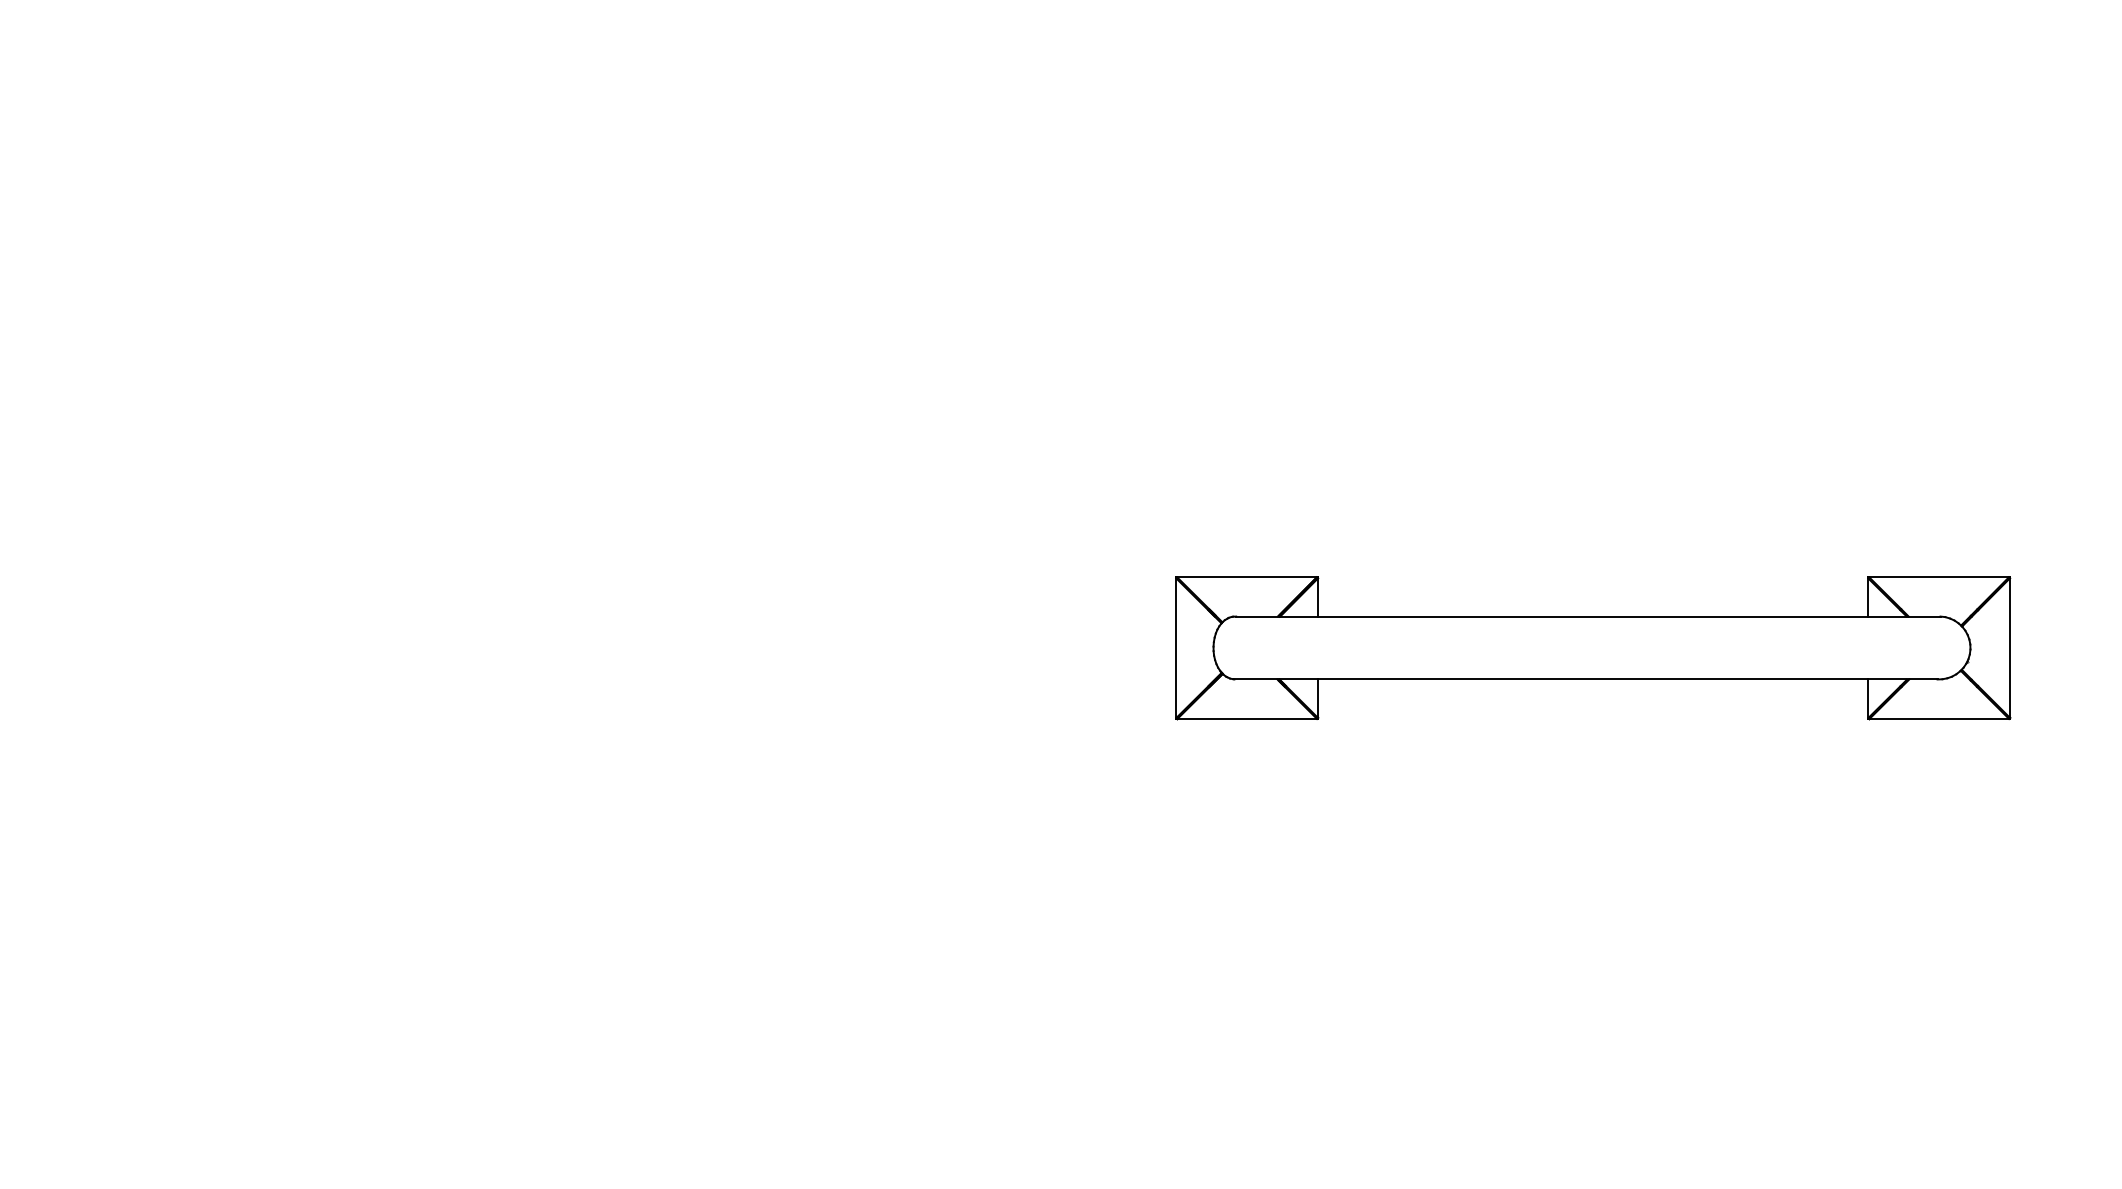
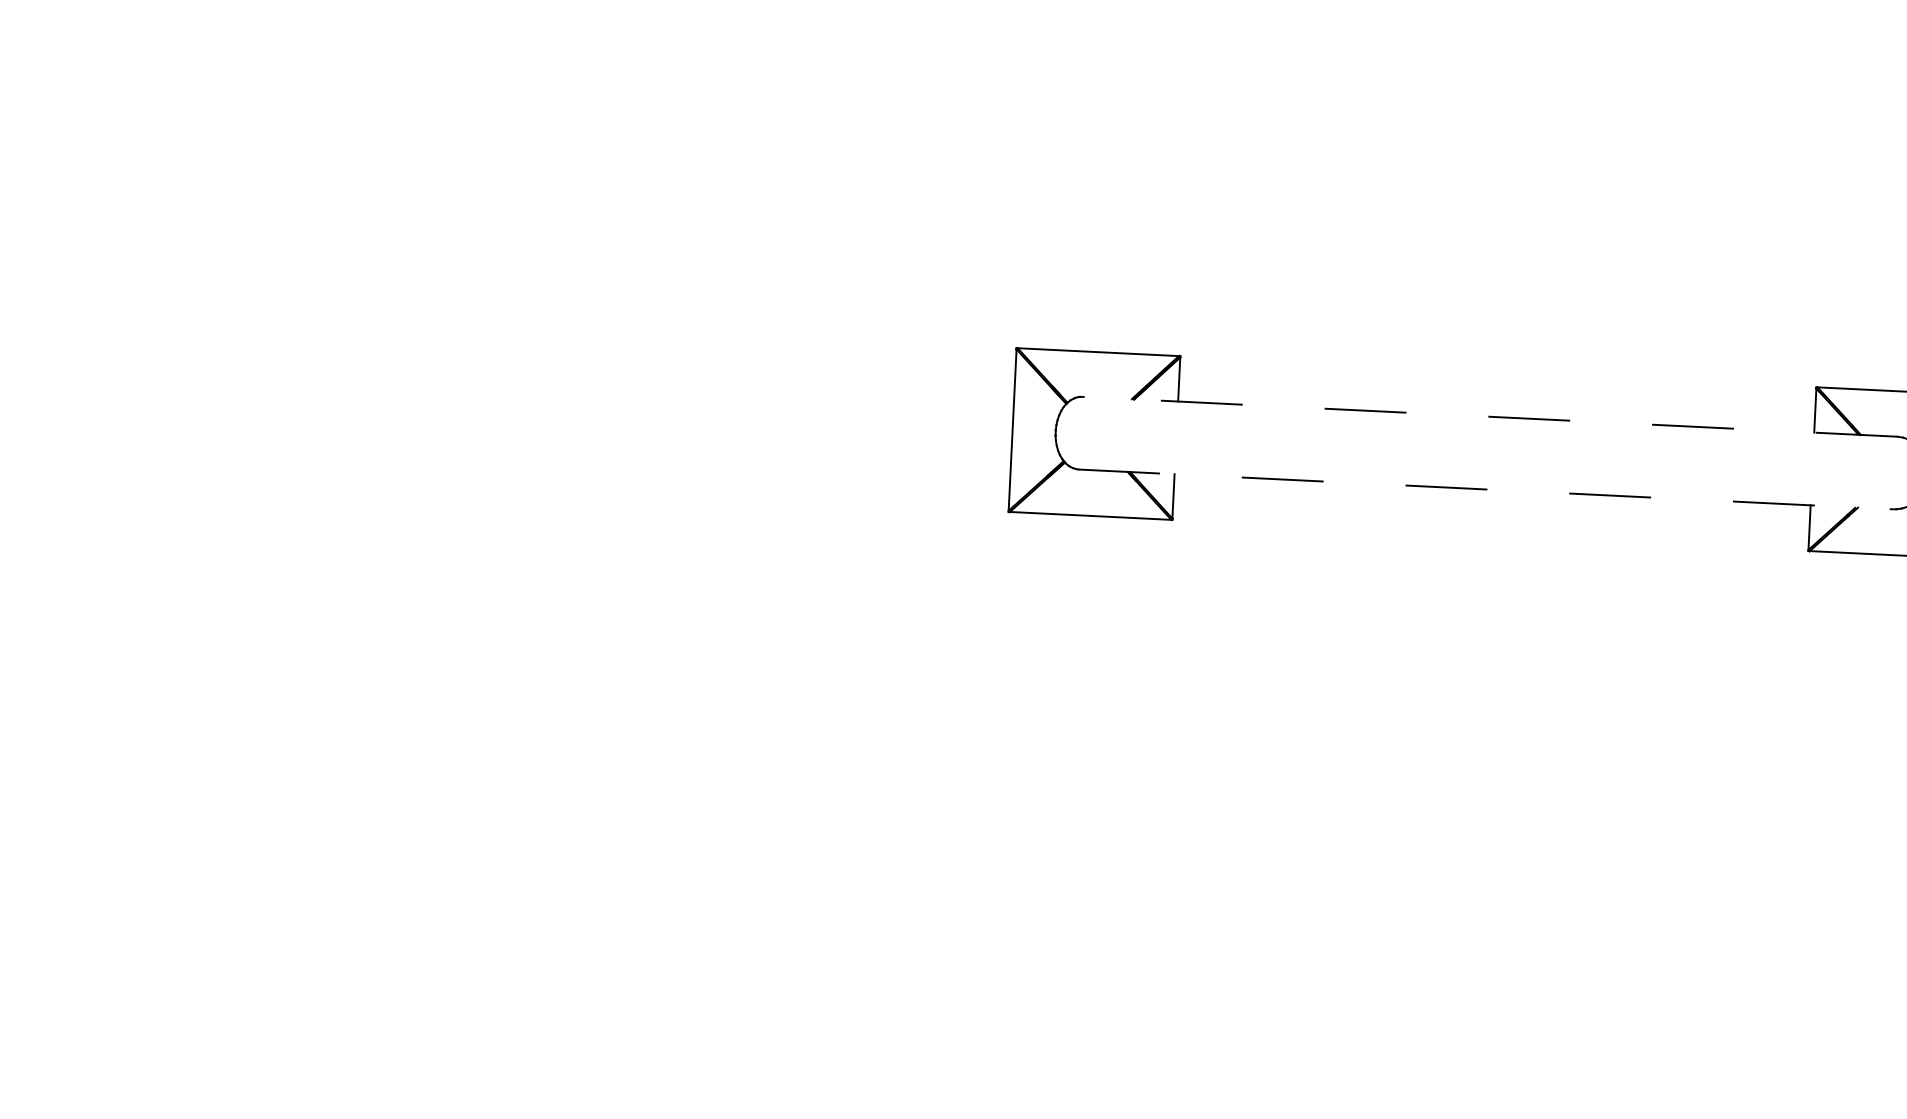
line: (1587, 616) -> (1489, 416), solid -> dashed
line: (1585, 679) -> (1483, 489), solid -> dashed

